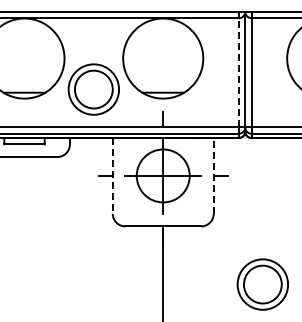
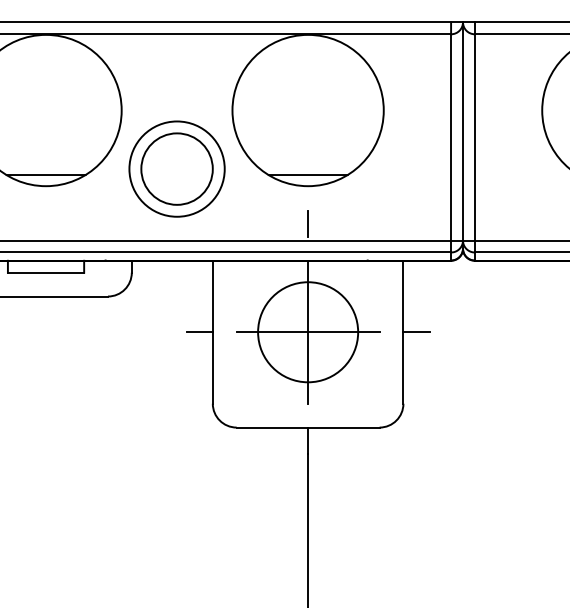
line: (238, 72) -> (450, 136), dashed -> solid
line: (112, 175) -> (212, 331), dashed -> solid
line: (213, 175) -> (403, 331), dashed -> solid
part: (262, 284) -> (495, 537), removed

